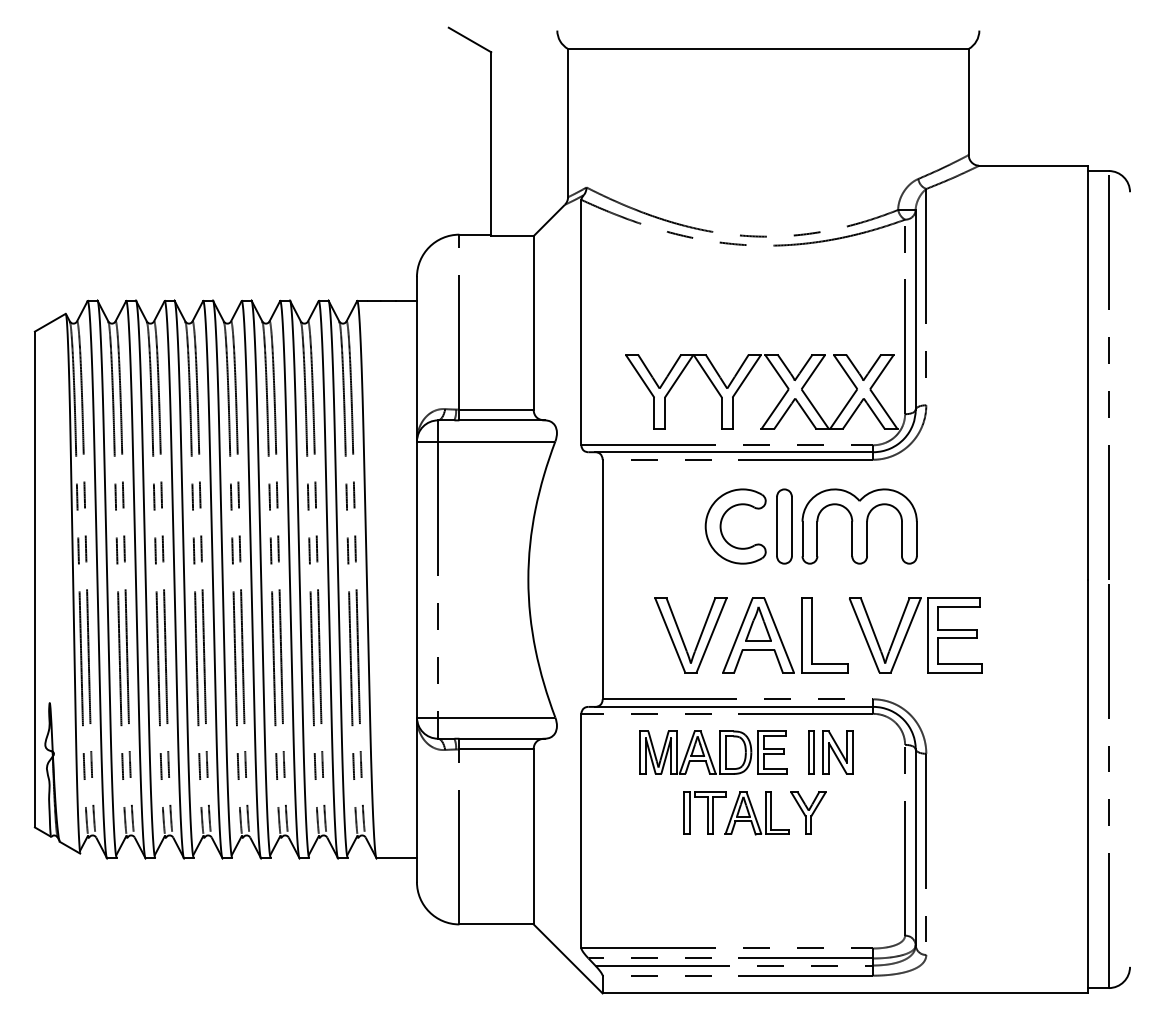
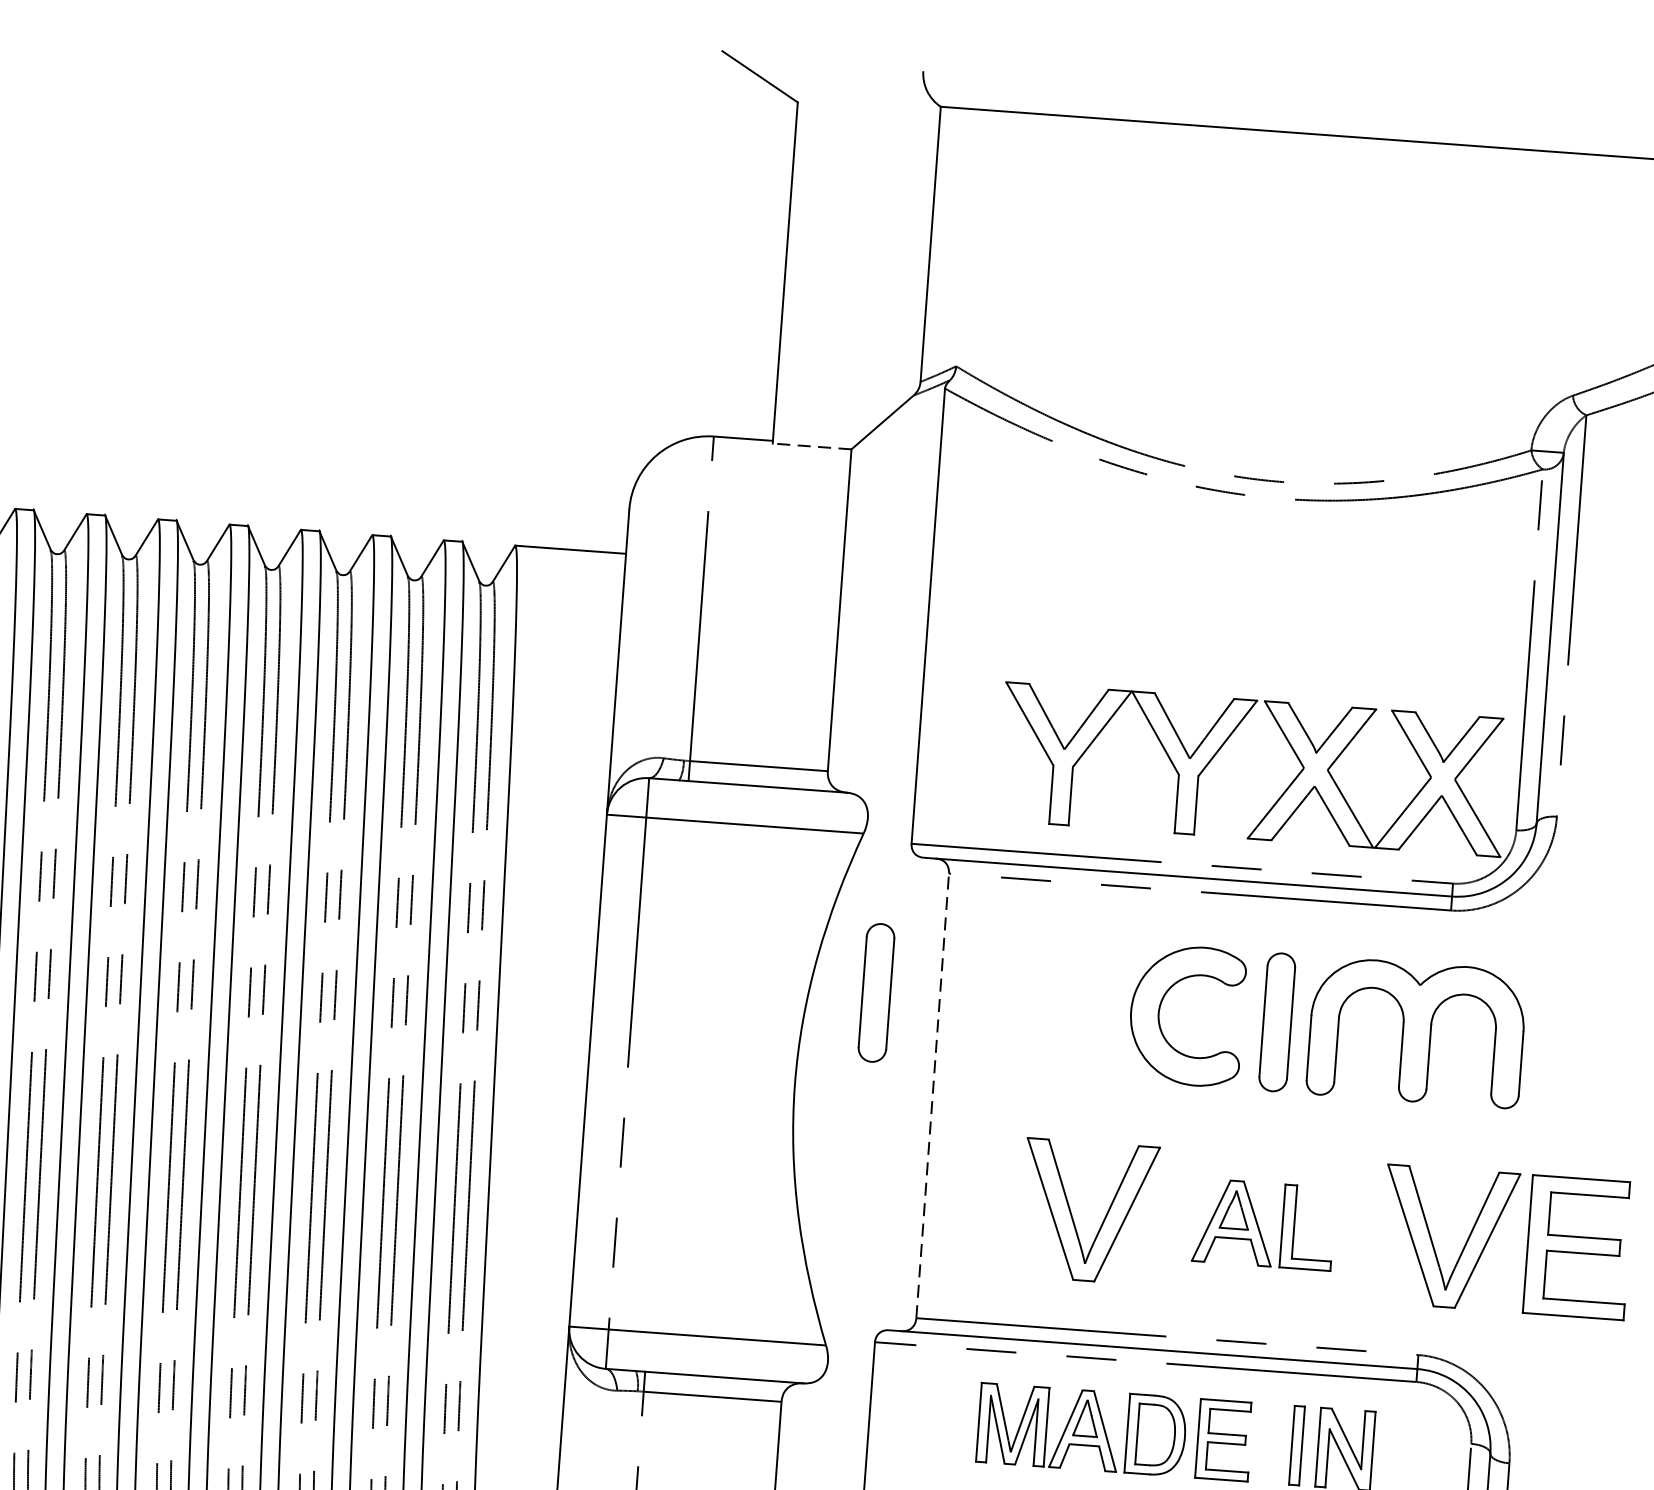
line: (511, 236) -> (810, 447), solid -> dashed
part: (568, 526) -> (876, 992), added
line: (602, 579) -> (932, 1095), solid -> dashed
part: (785, 635) -> (1264, 1224), size x0.6

